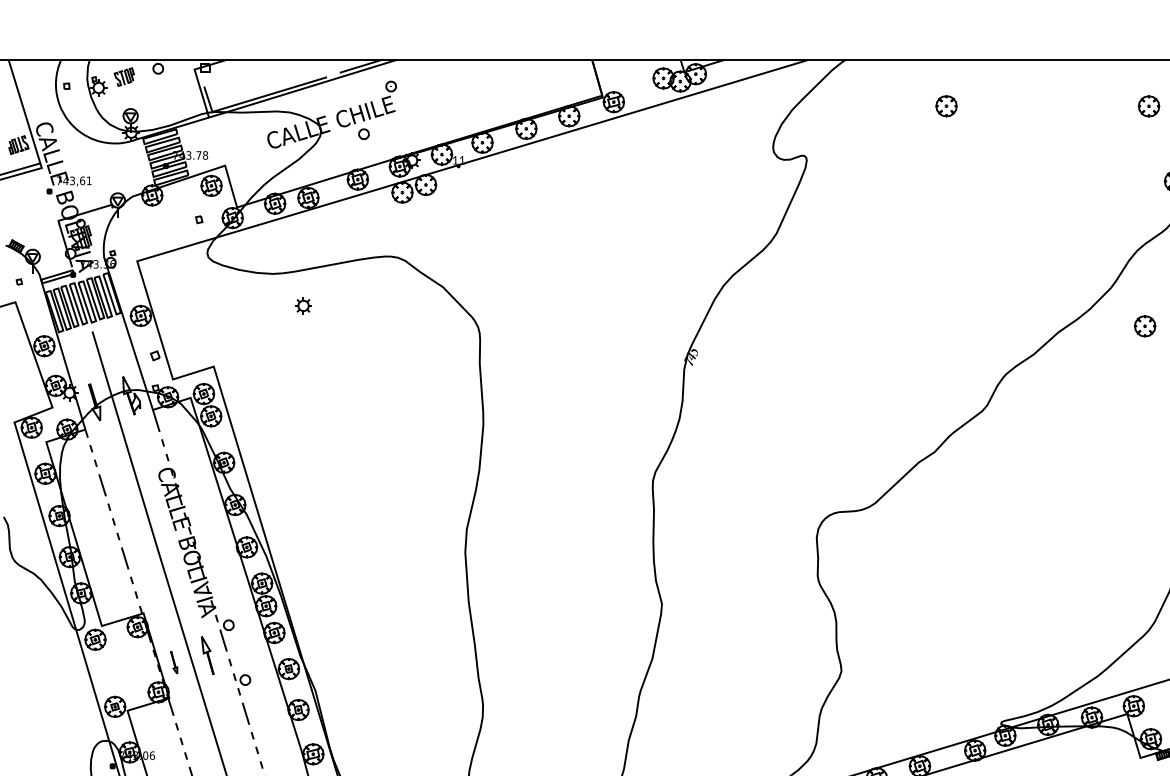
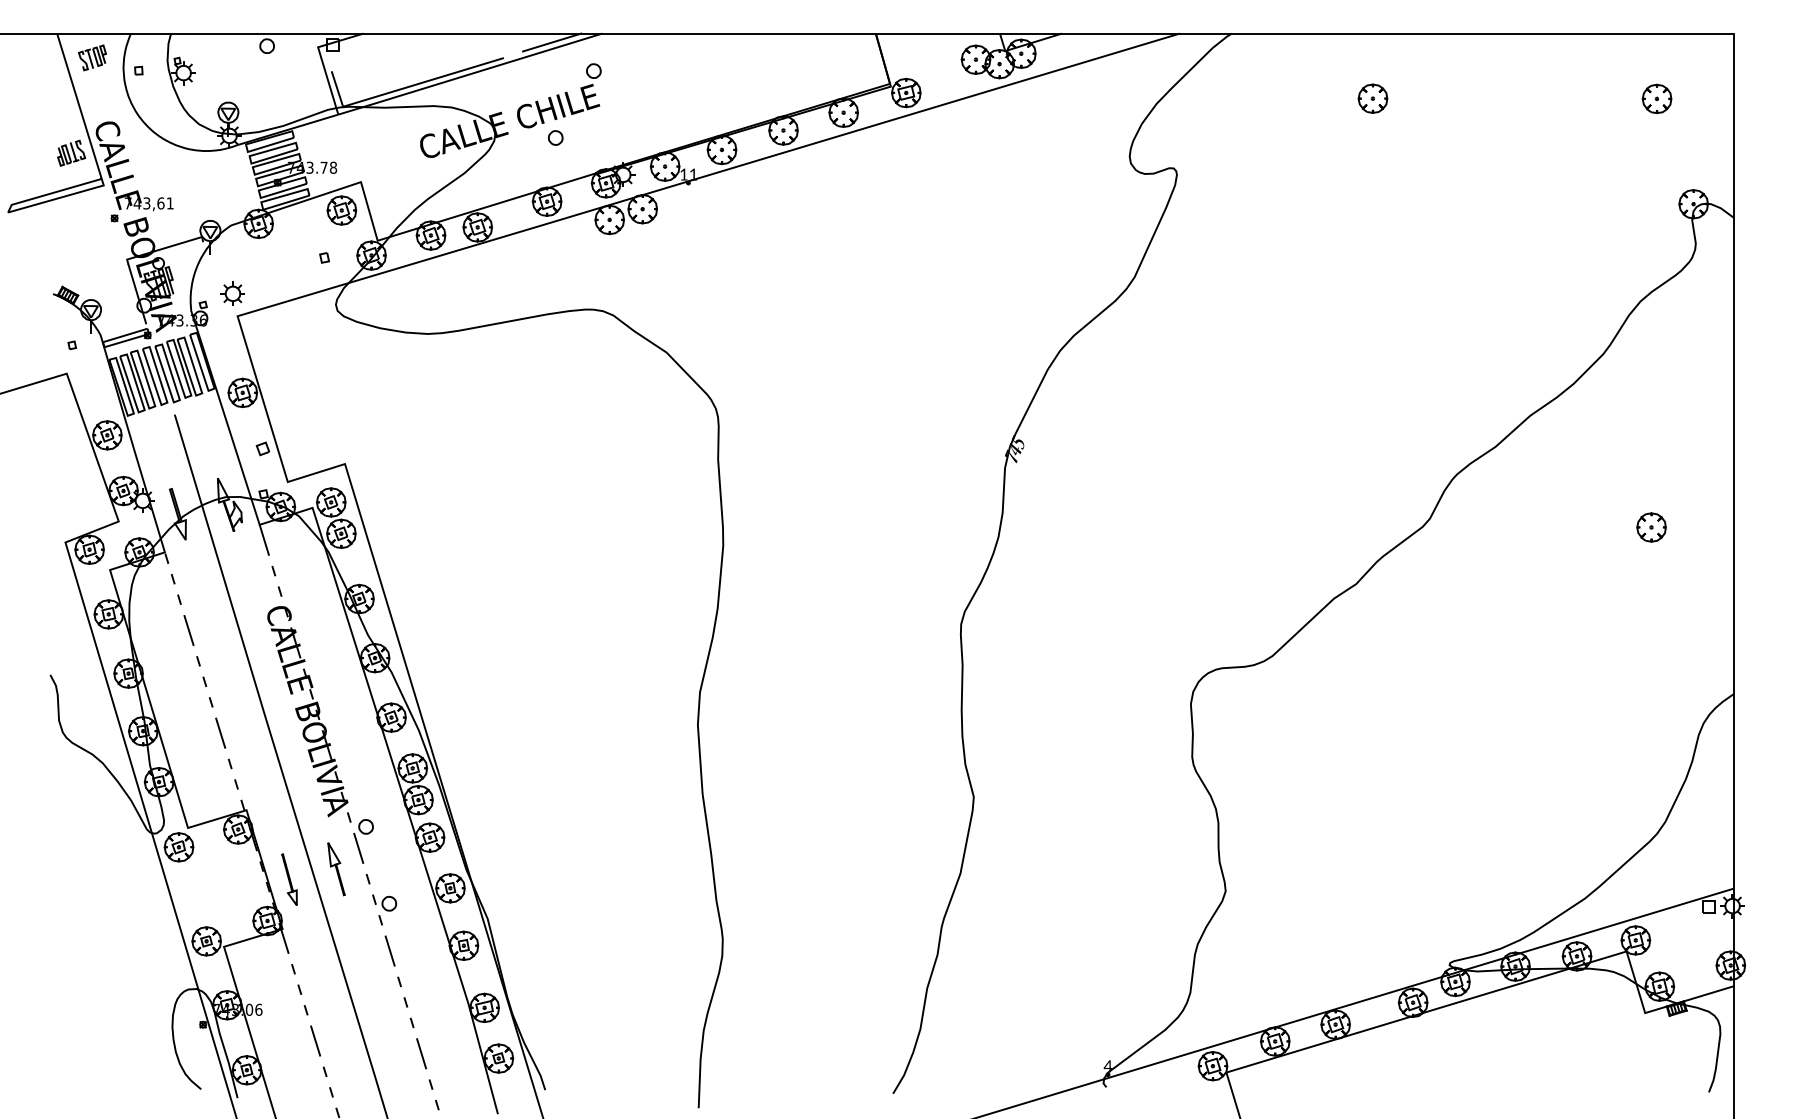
part: (124, 76) -> (92, 57), moved
part: (303, 305) -> (232, 293), moved
part: (1145, 326) -> (1651, 527), moved
part: (174, 662) -> (289, 879), size x1.67

